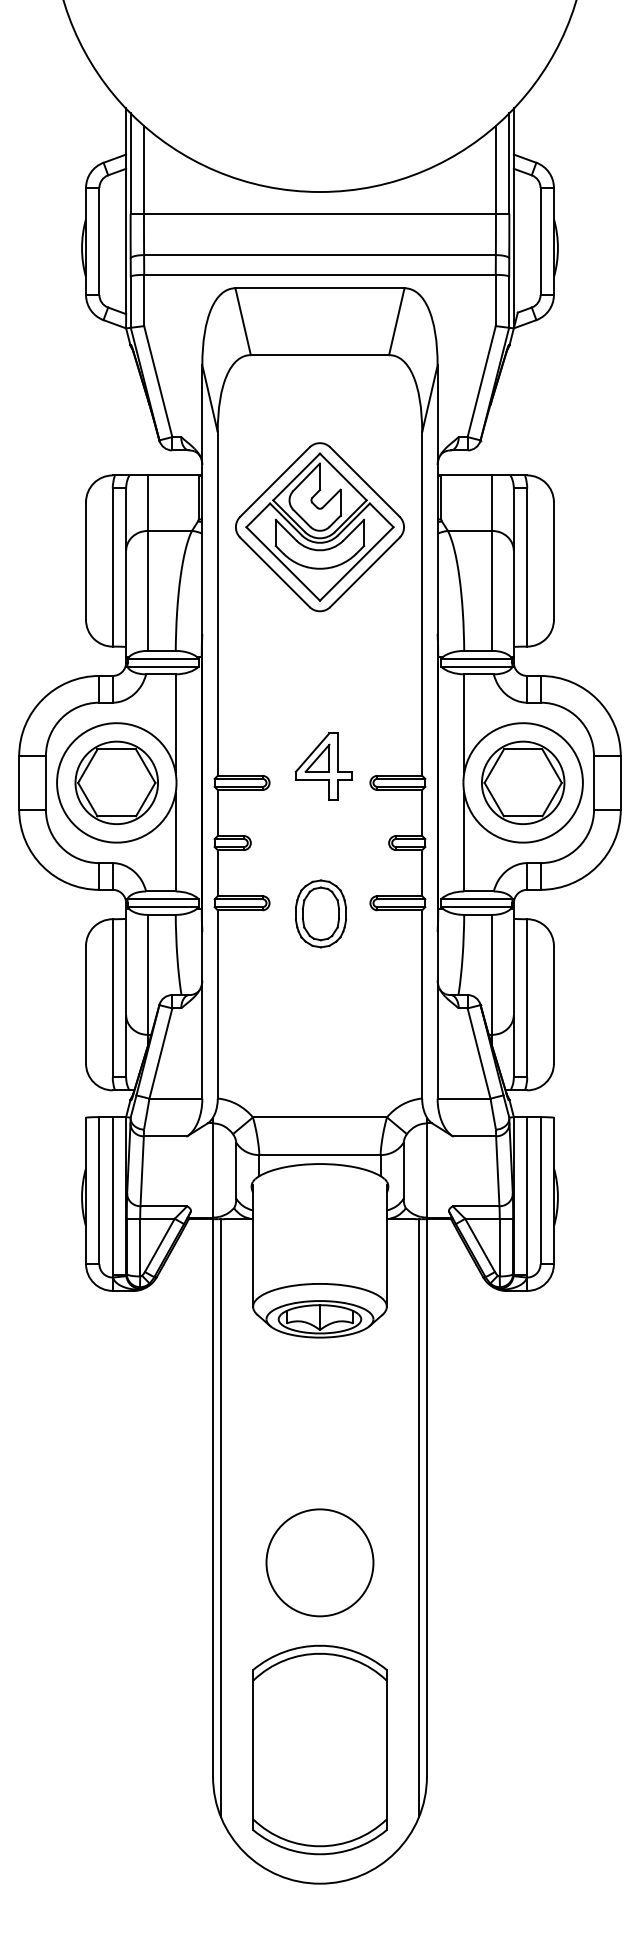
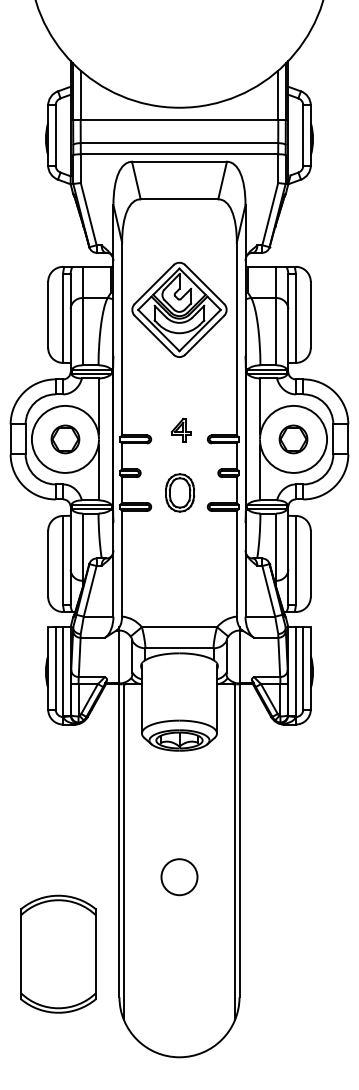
part: (320, 526) -> (179, 309), moved
part: (321, 765) -> (180, 429), size x0.6
part: (116, 783) -> (65, 439), size x0.6
part: (523, 783) -> (293, 439), size x0.6
part: (321, 913) -> (180, 492), moved
circle: (320, 1563) -> (179, 877), size x0.6
part: (320, 1748) -> (58, 953), moved

